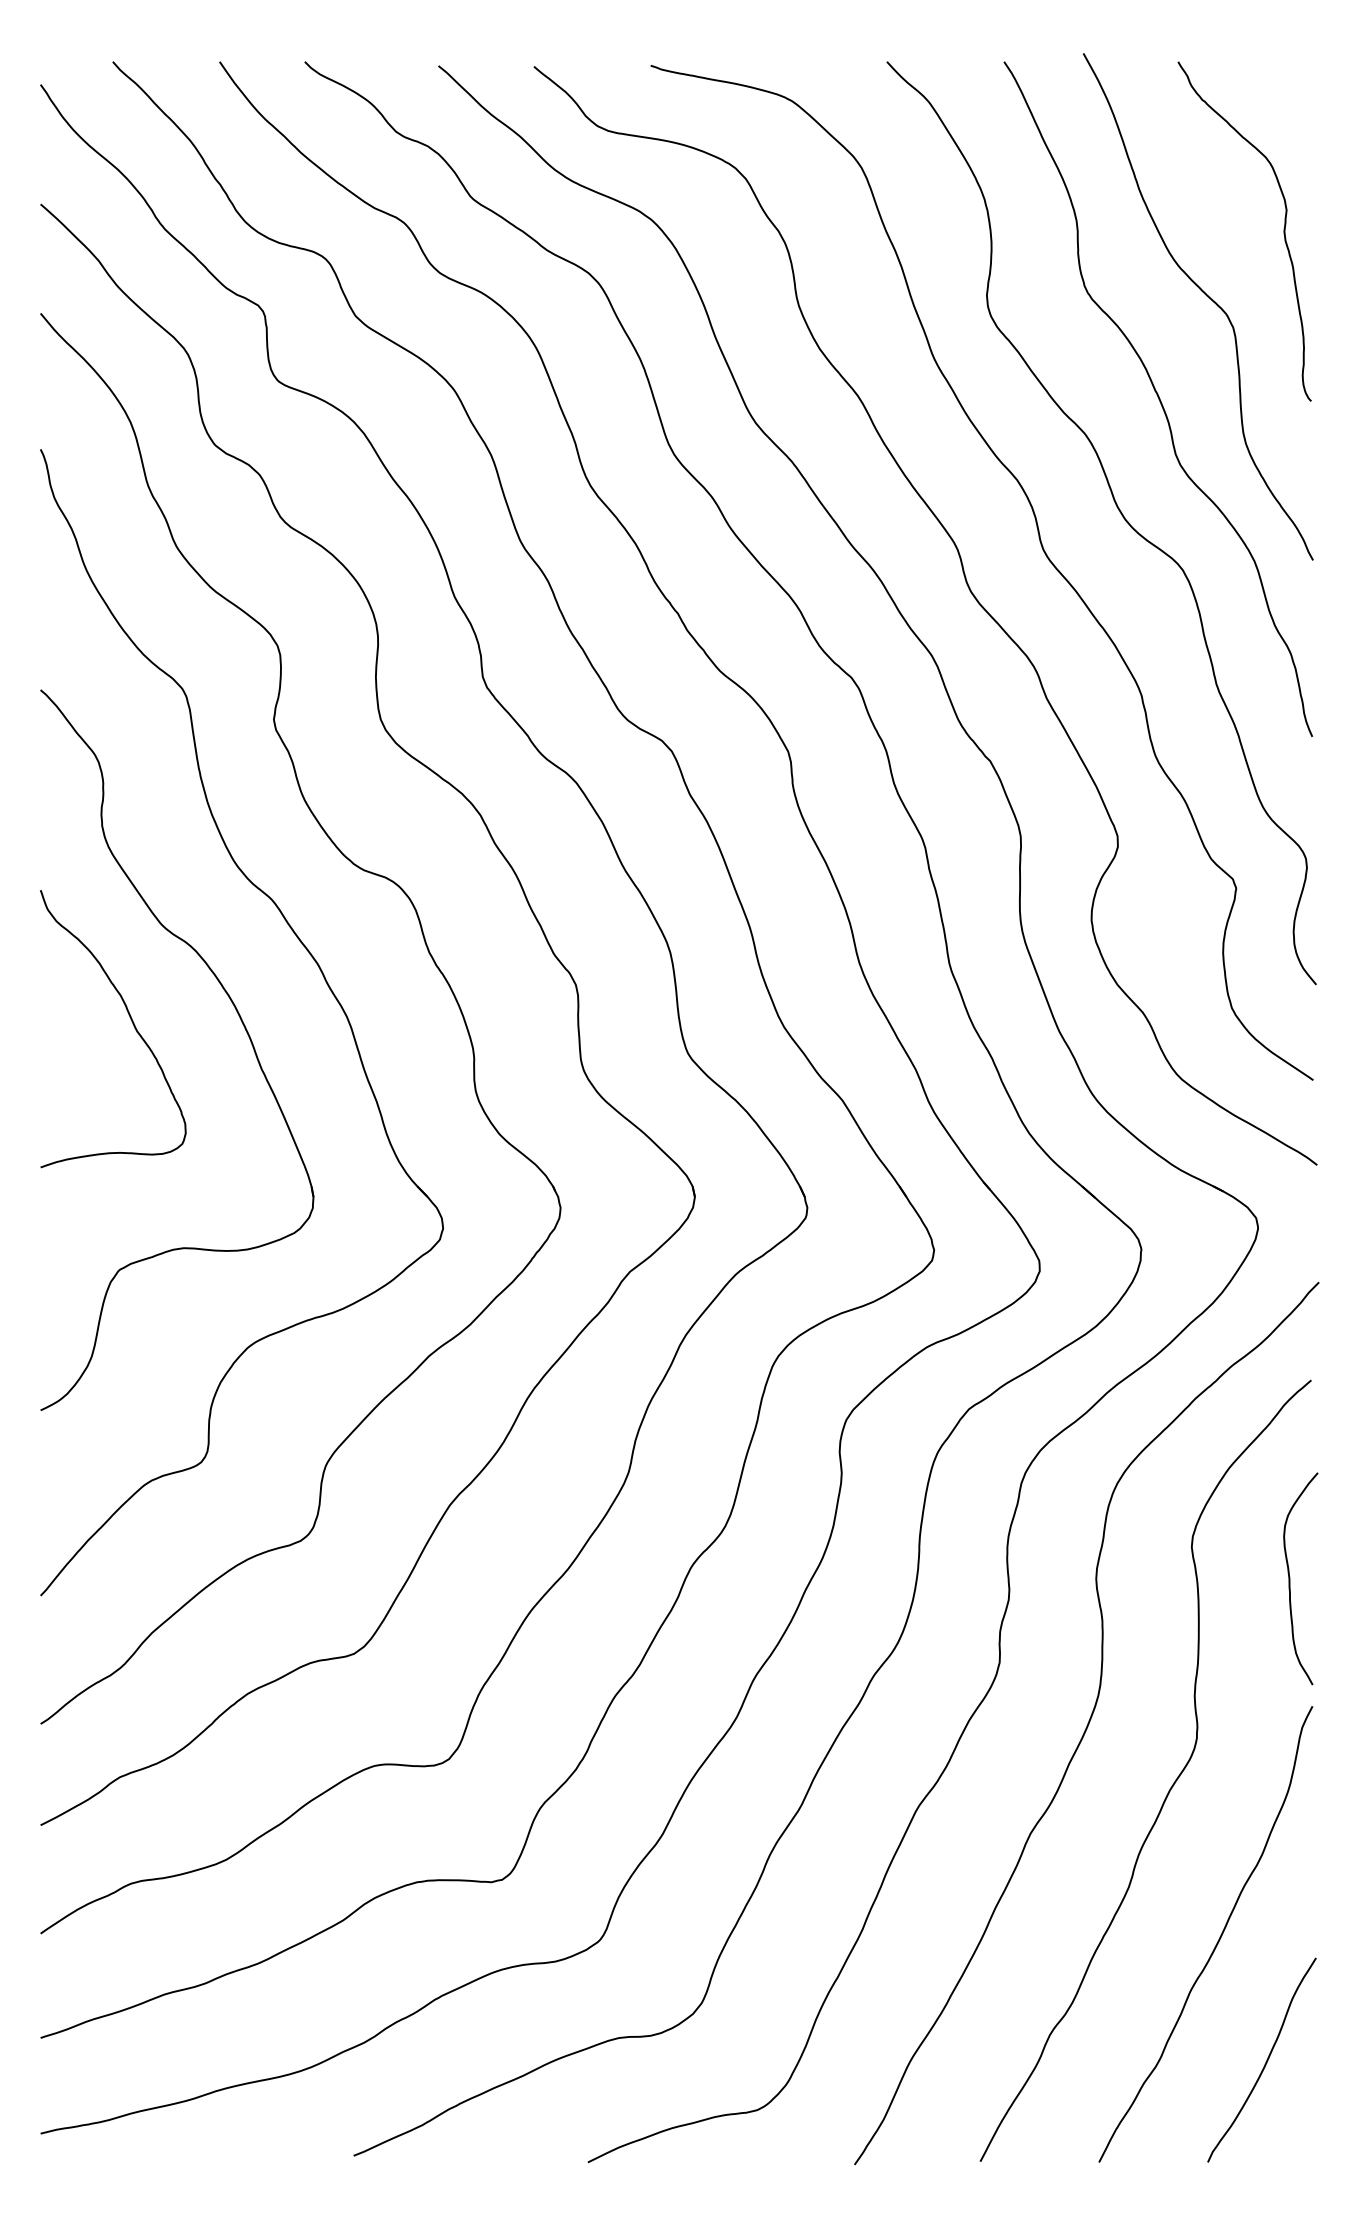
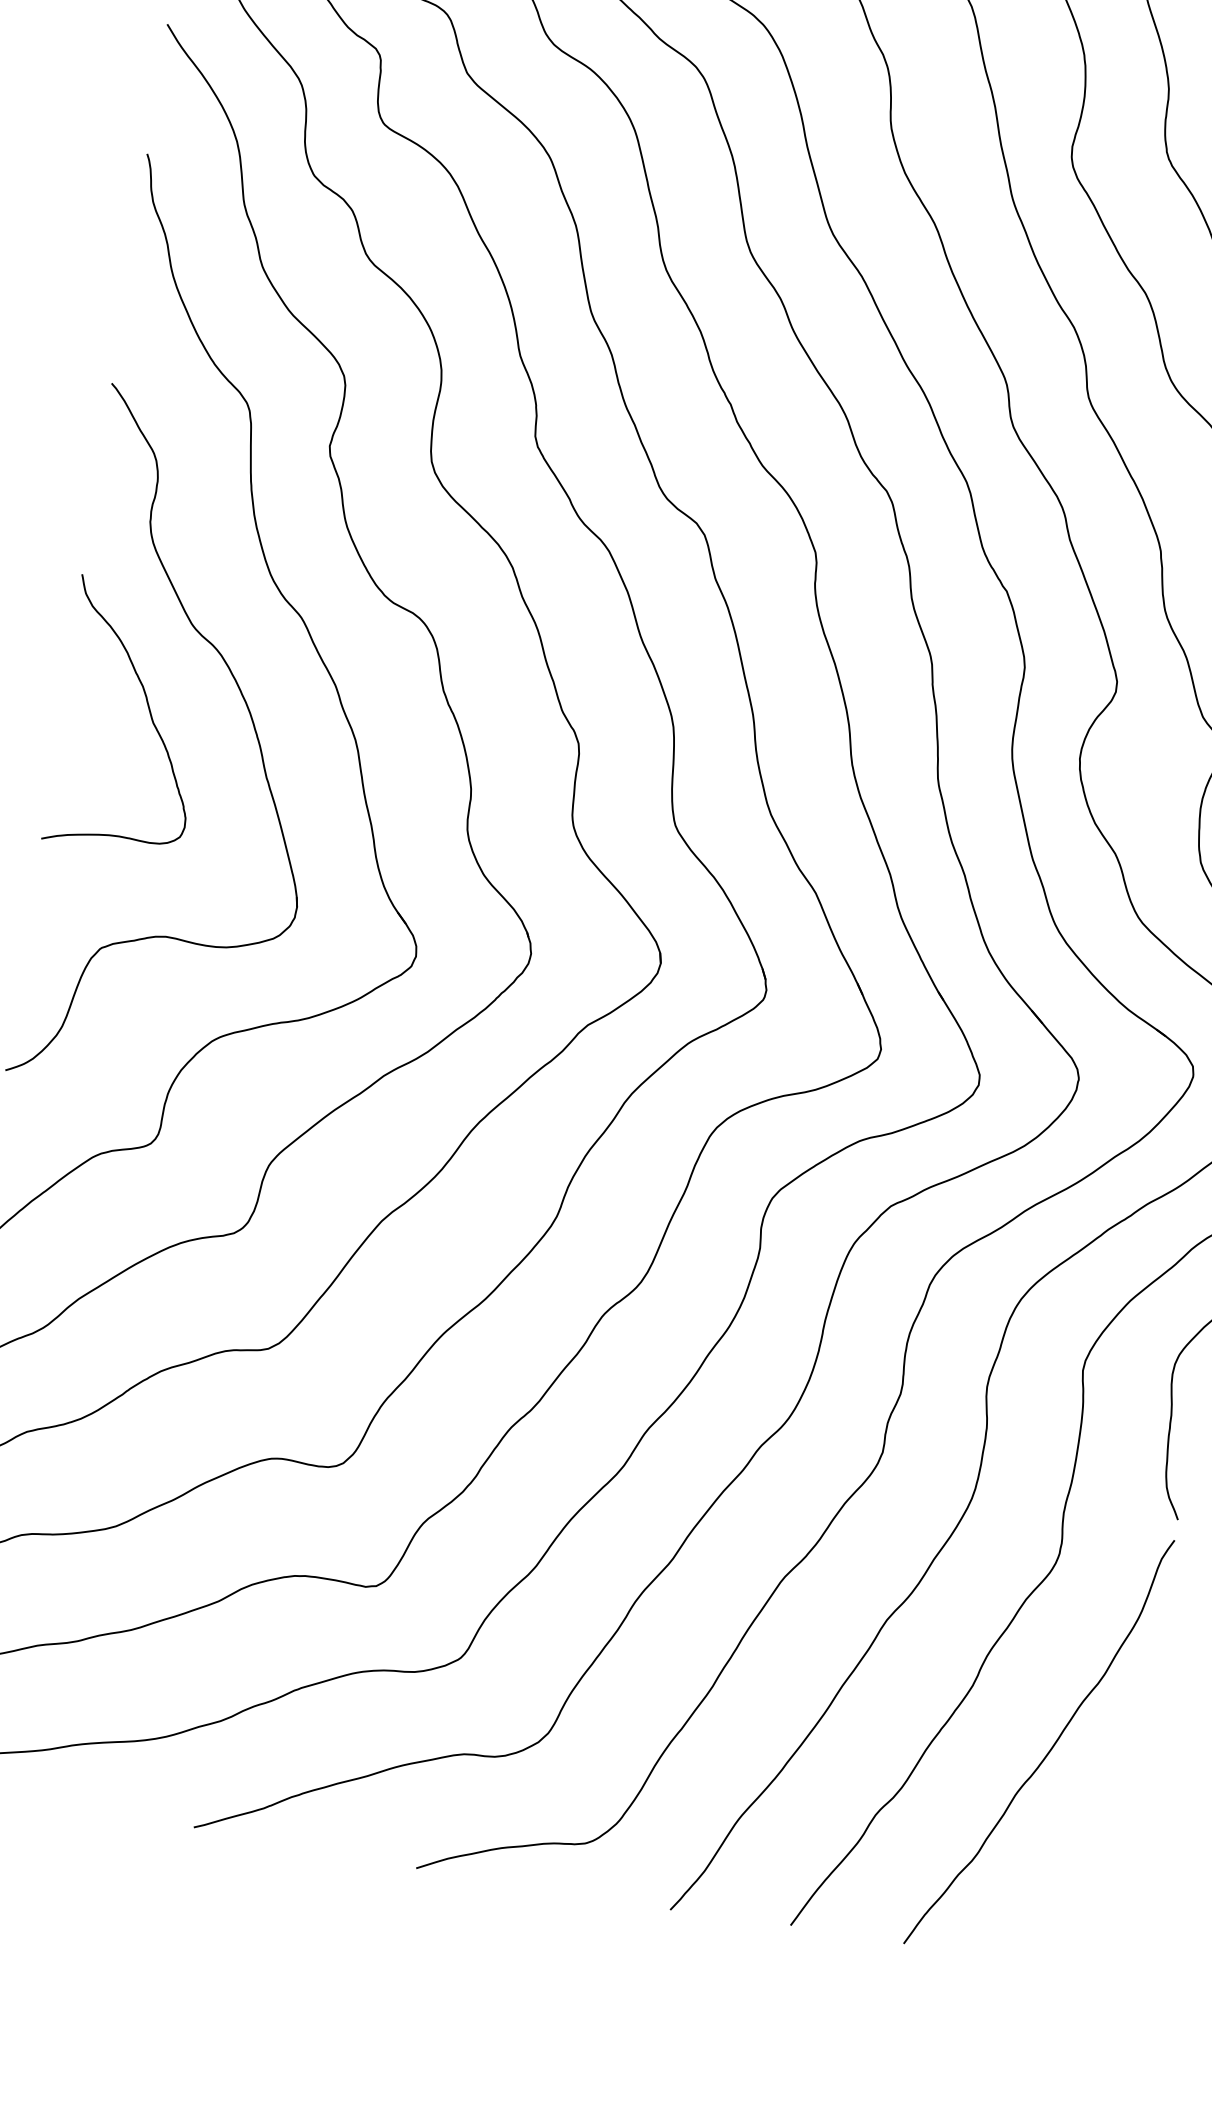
curve: (1266, 2059) -> (1078, 1870), removed

